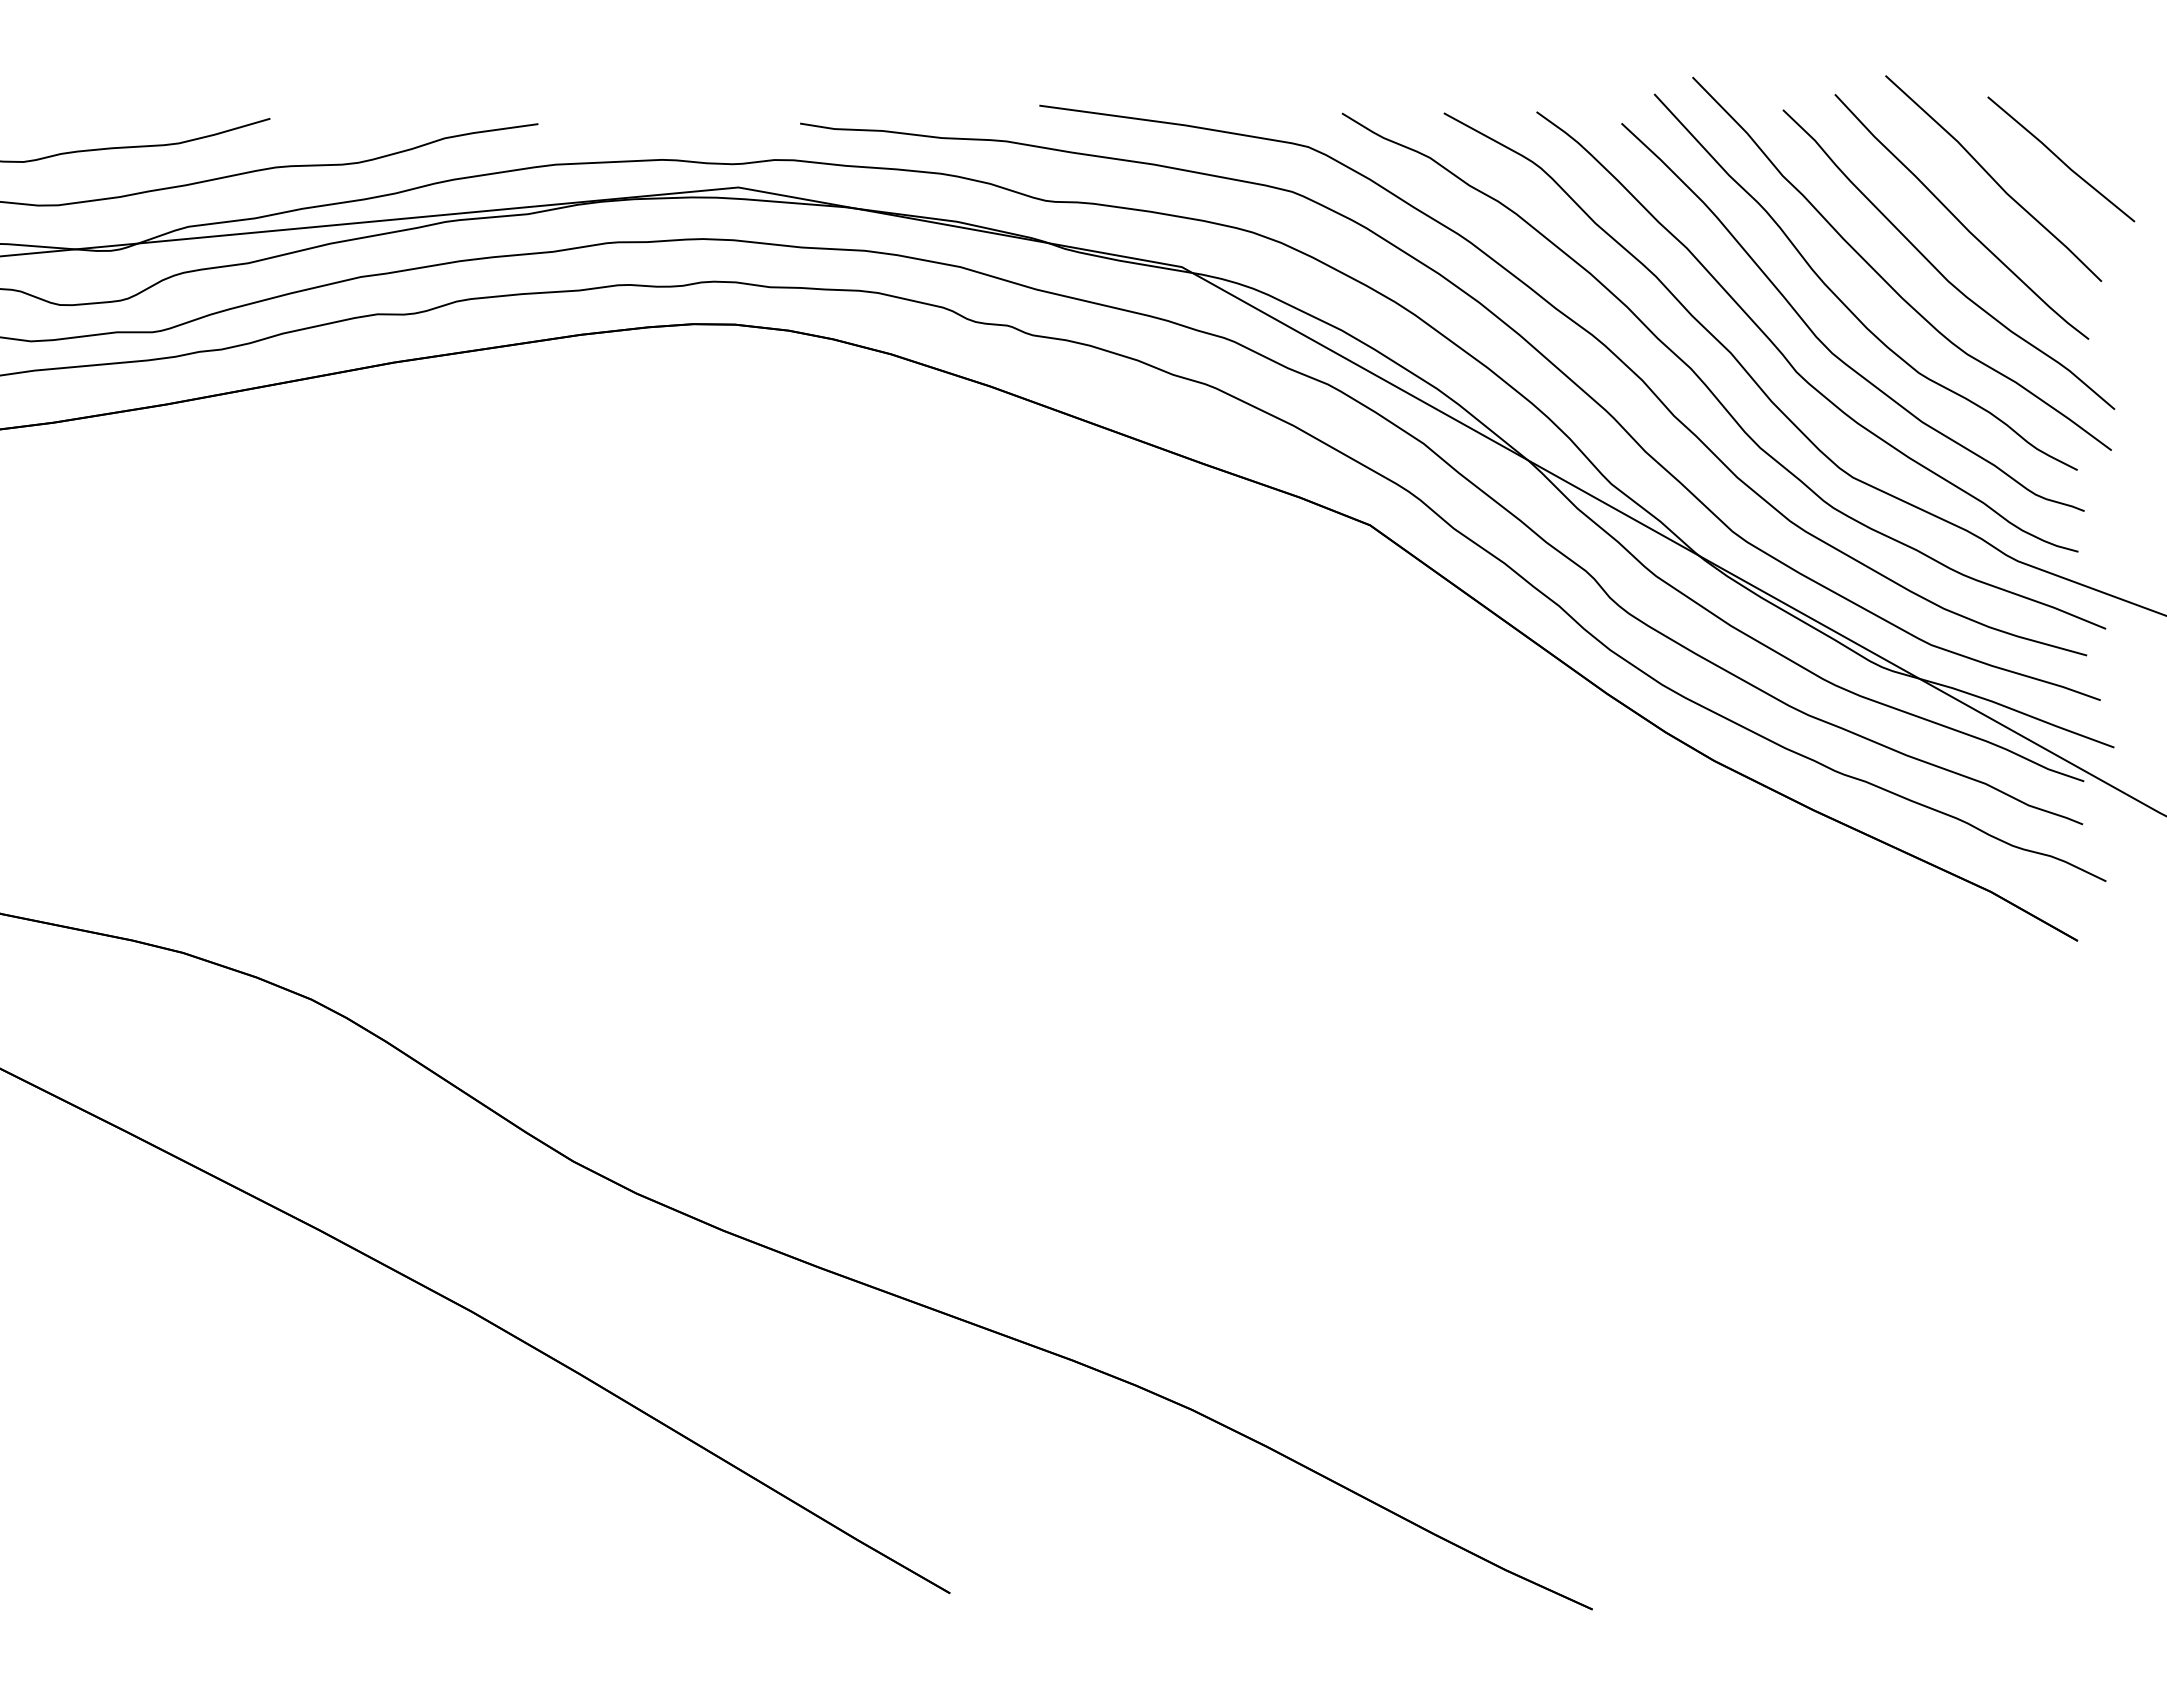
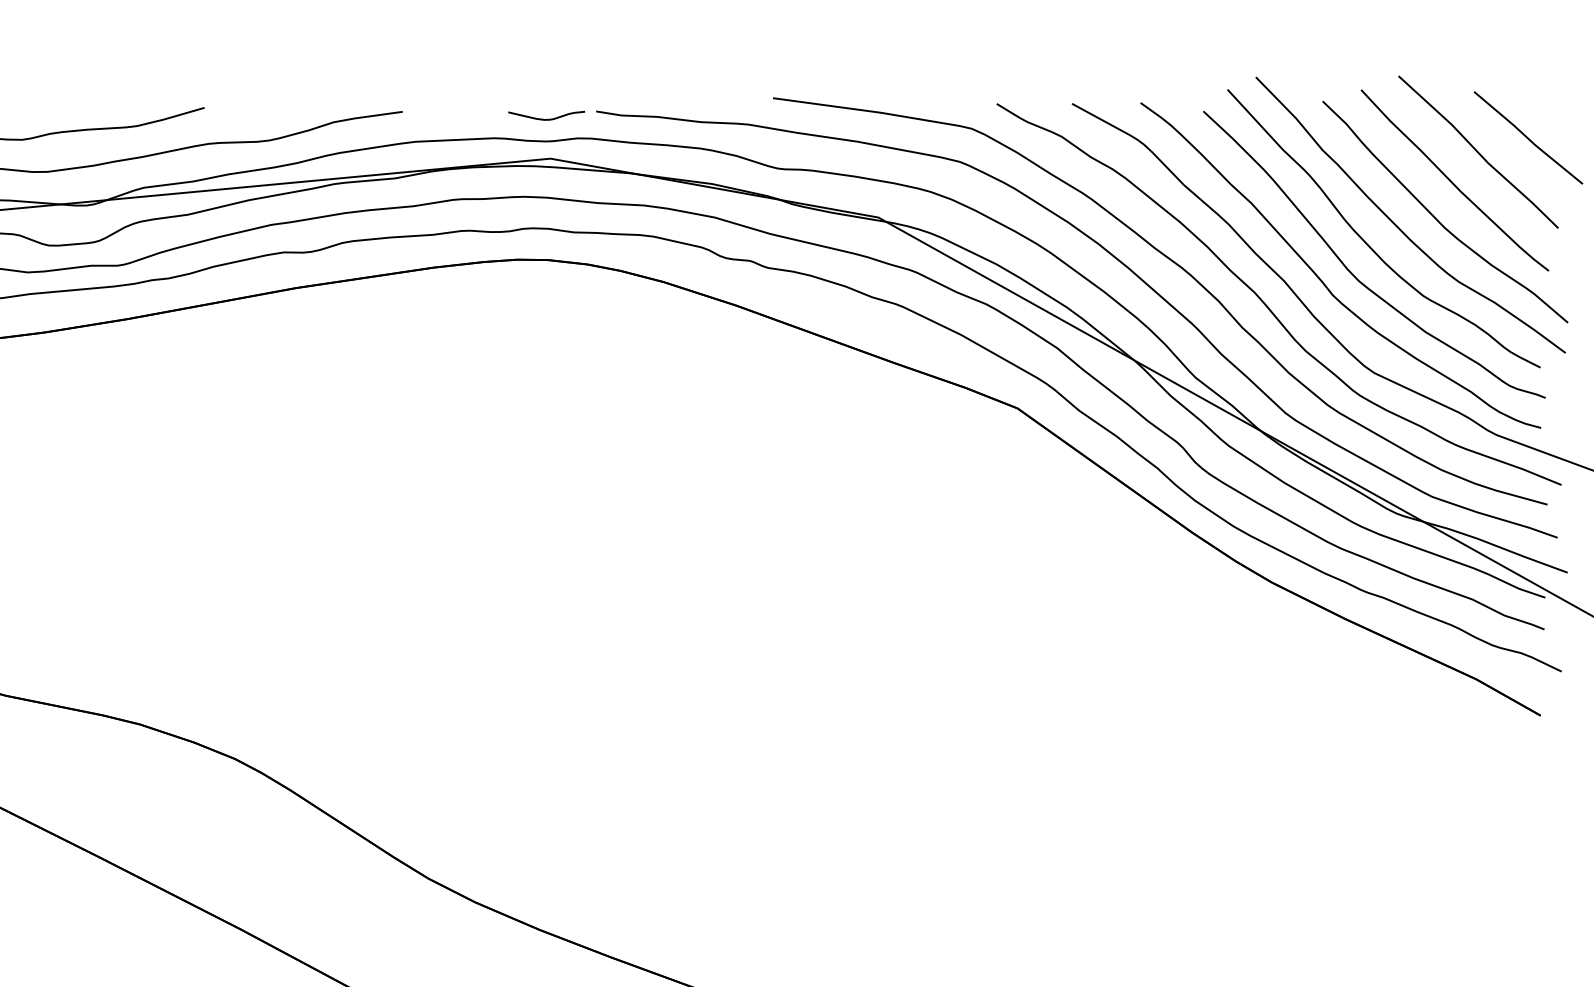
curve: (733, 134) -> (546, 119), added

